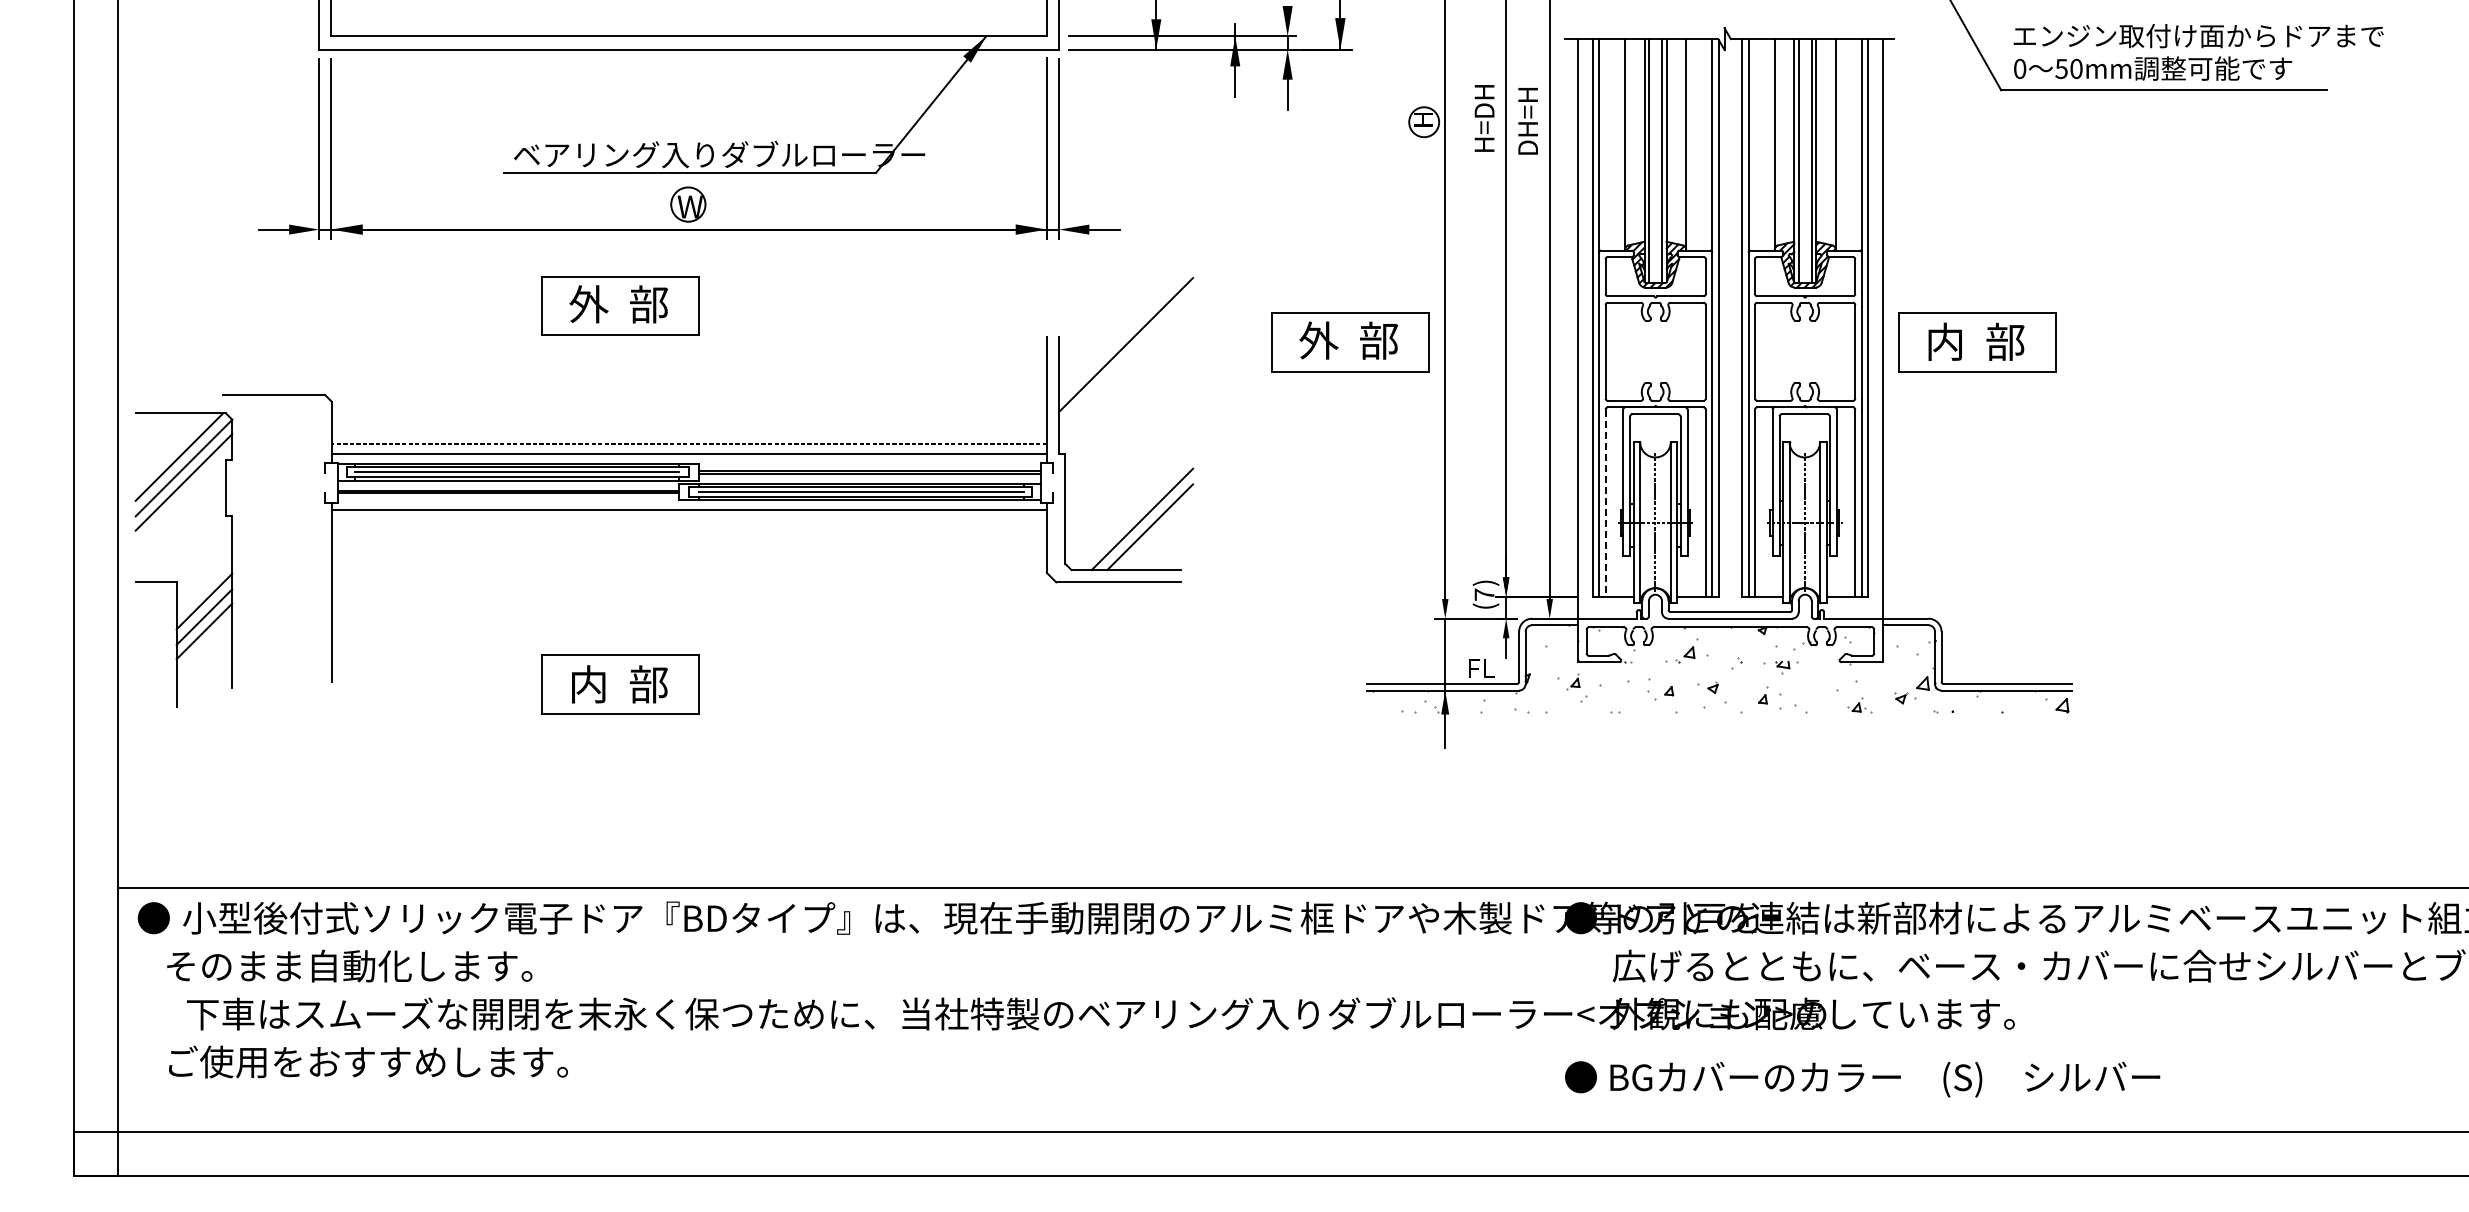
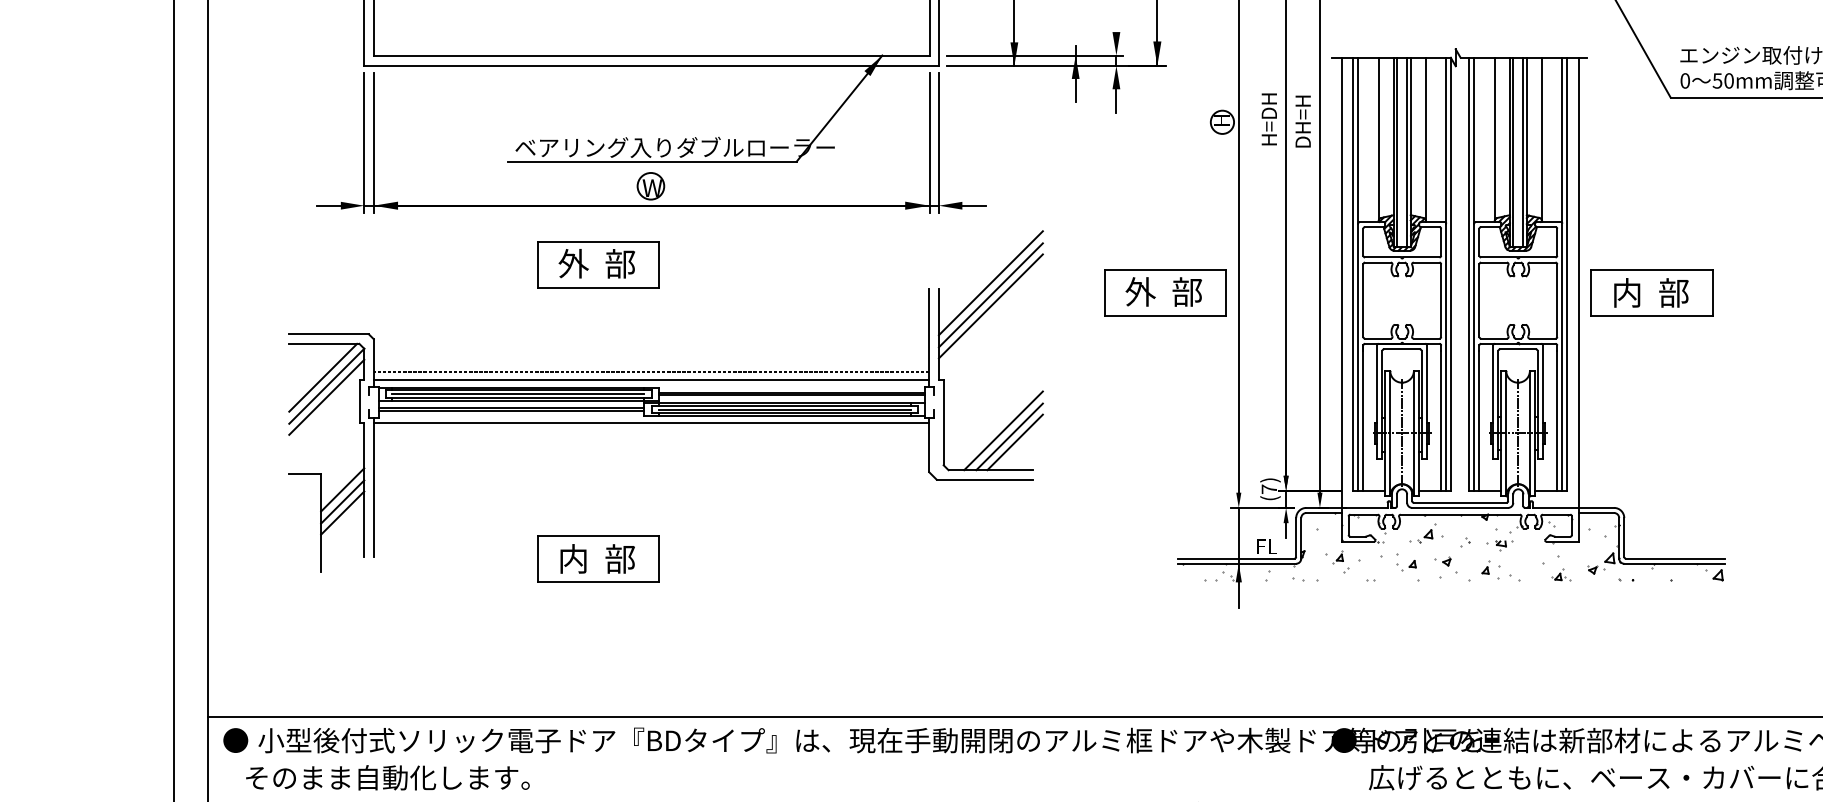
line: (1126, 329) -> (991, 283), added
line: (1126, 359) -> (991, 306), added
line: (1605, 503) -> (1363, 418), dashed -> solid
line: (1157, 534) -> (1015, 442), added
part: (177, 581) -> (321, 474), moved

